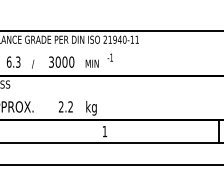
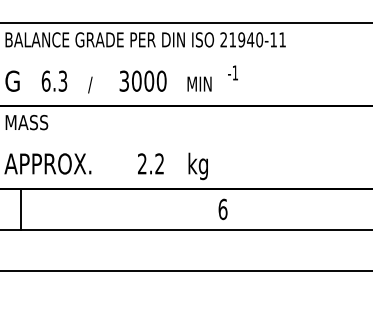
text: (104, 131) -> (222, 209), 1 -> 6

